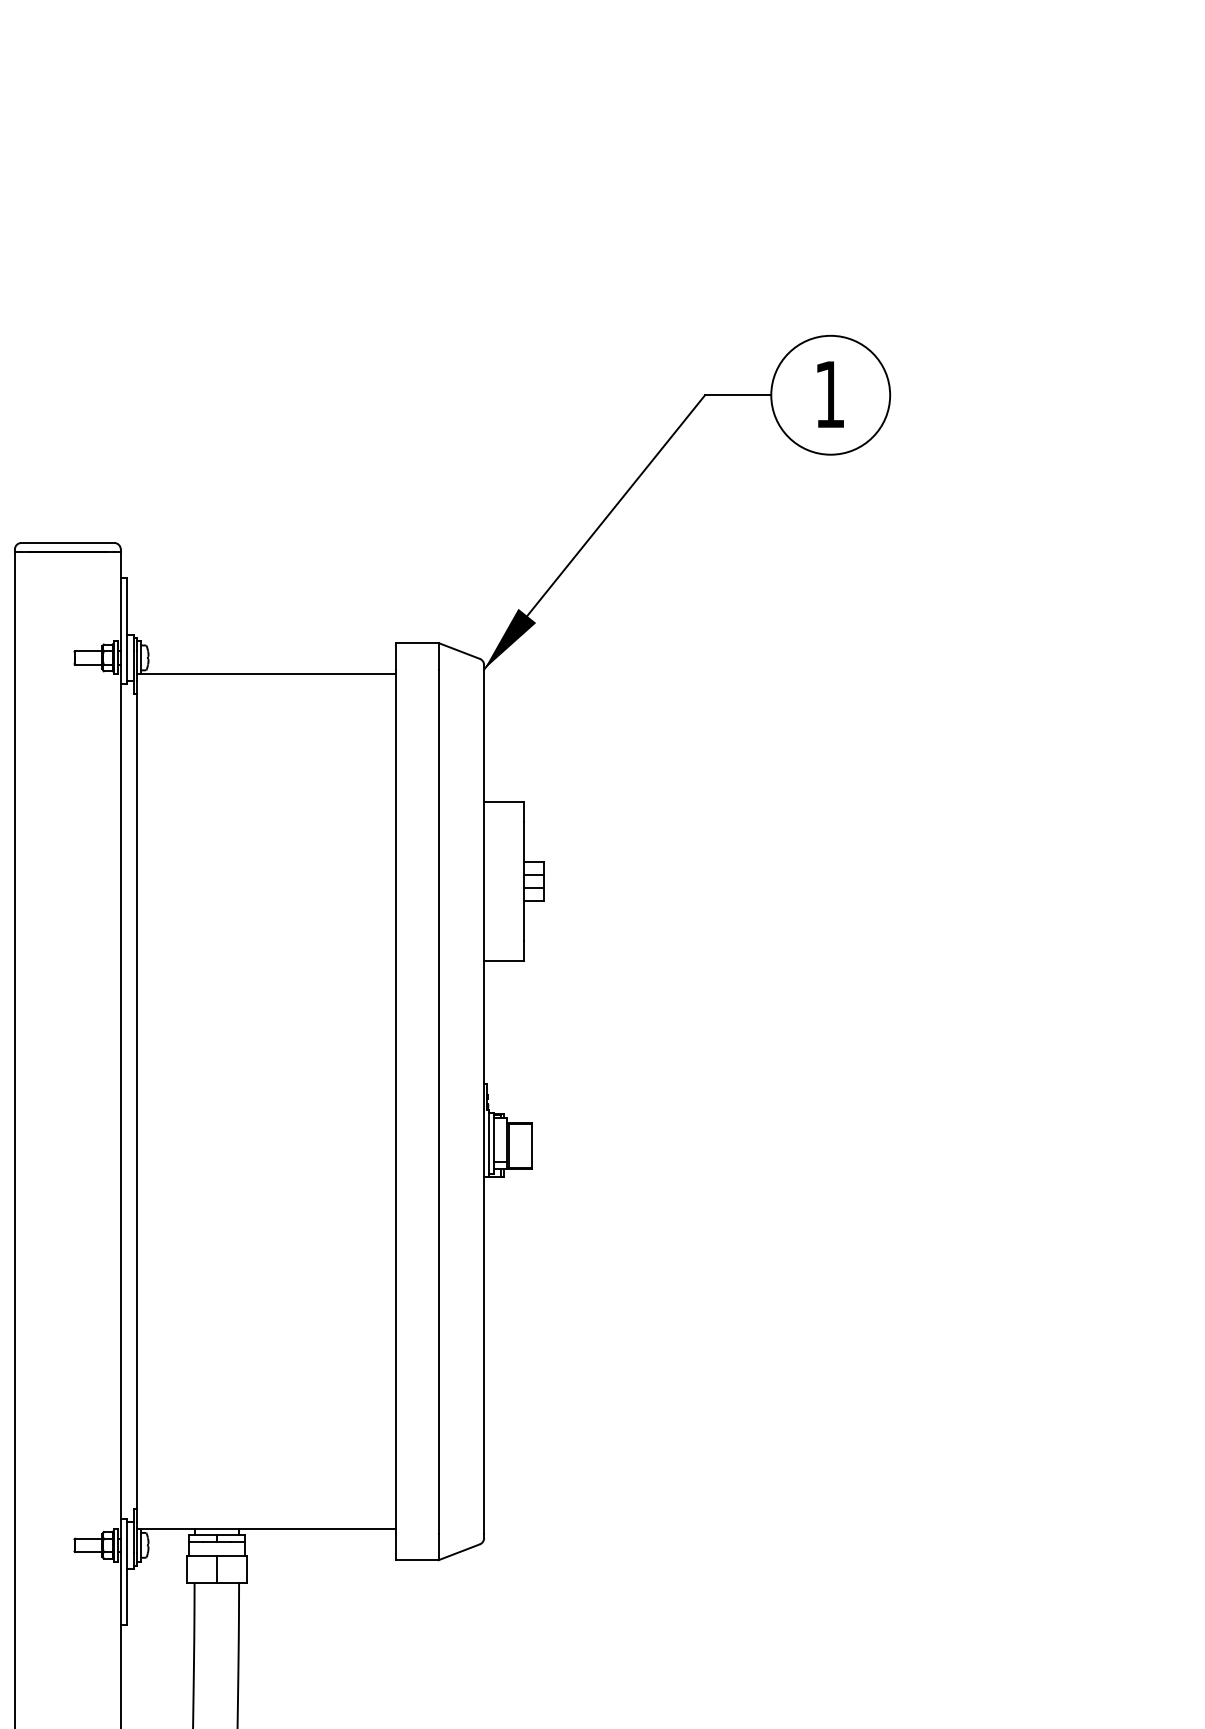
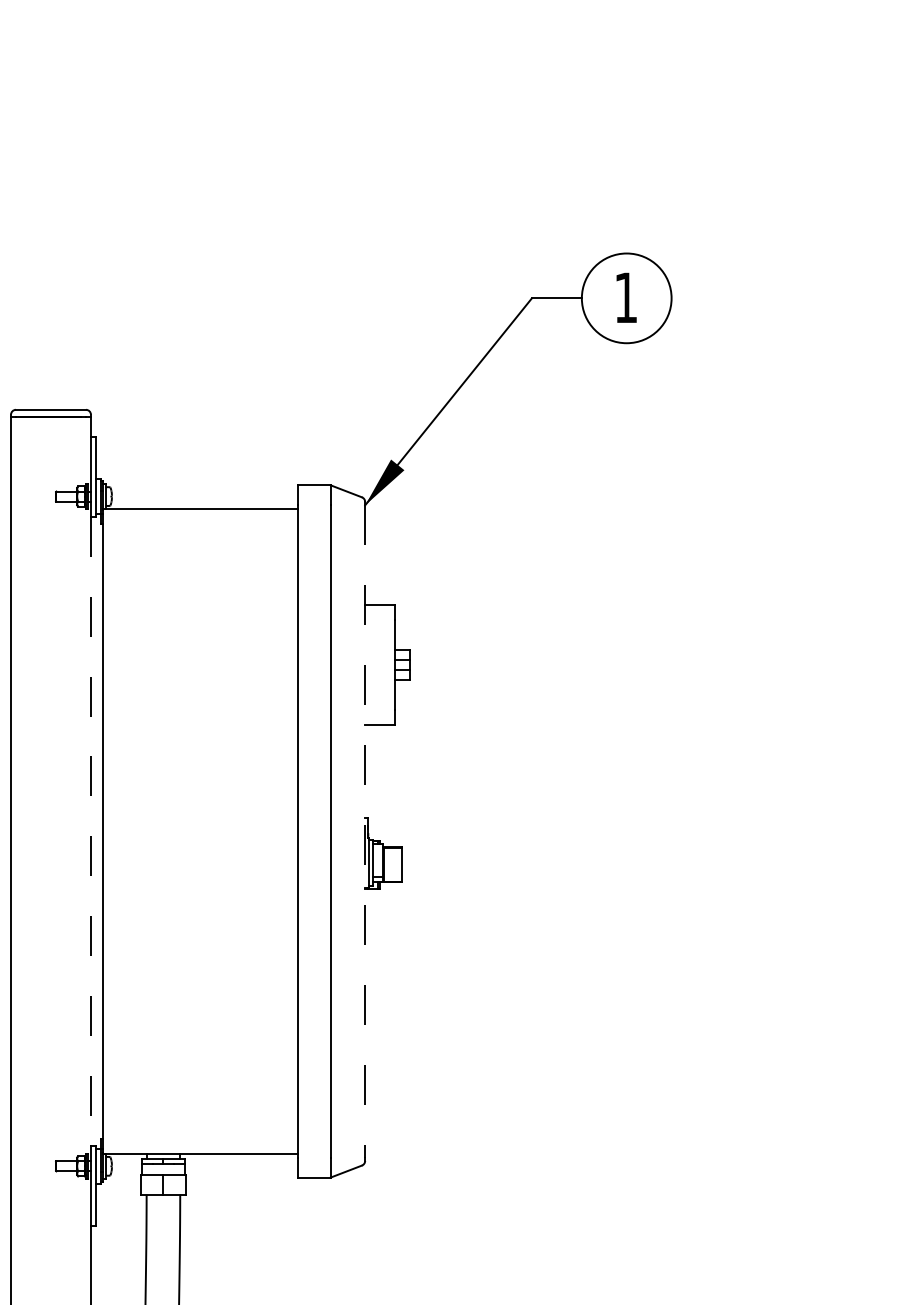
line: (120, 1102) -> (90, 832), solid -> dashed
line: (484, 1102) -> (365, 832), solid -> dashed

